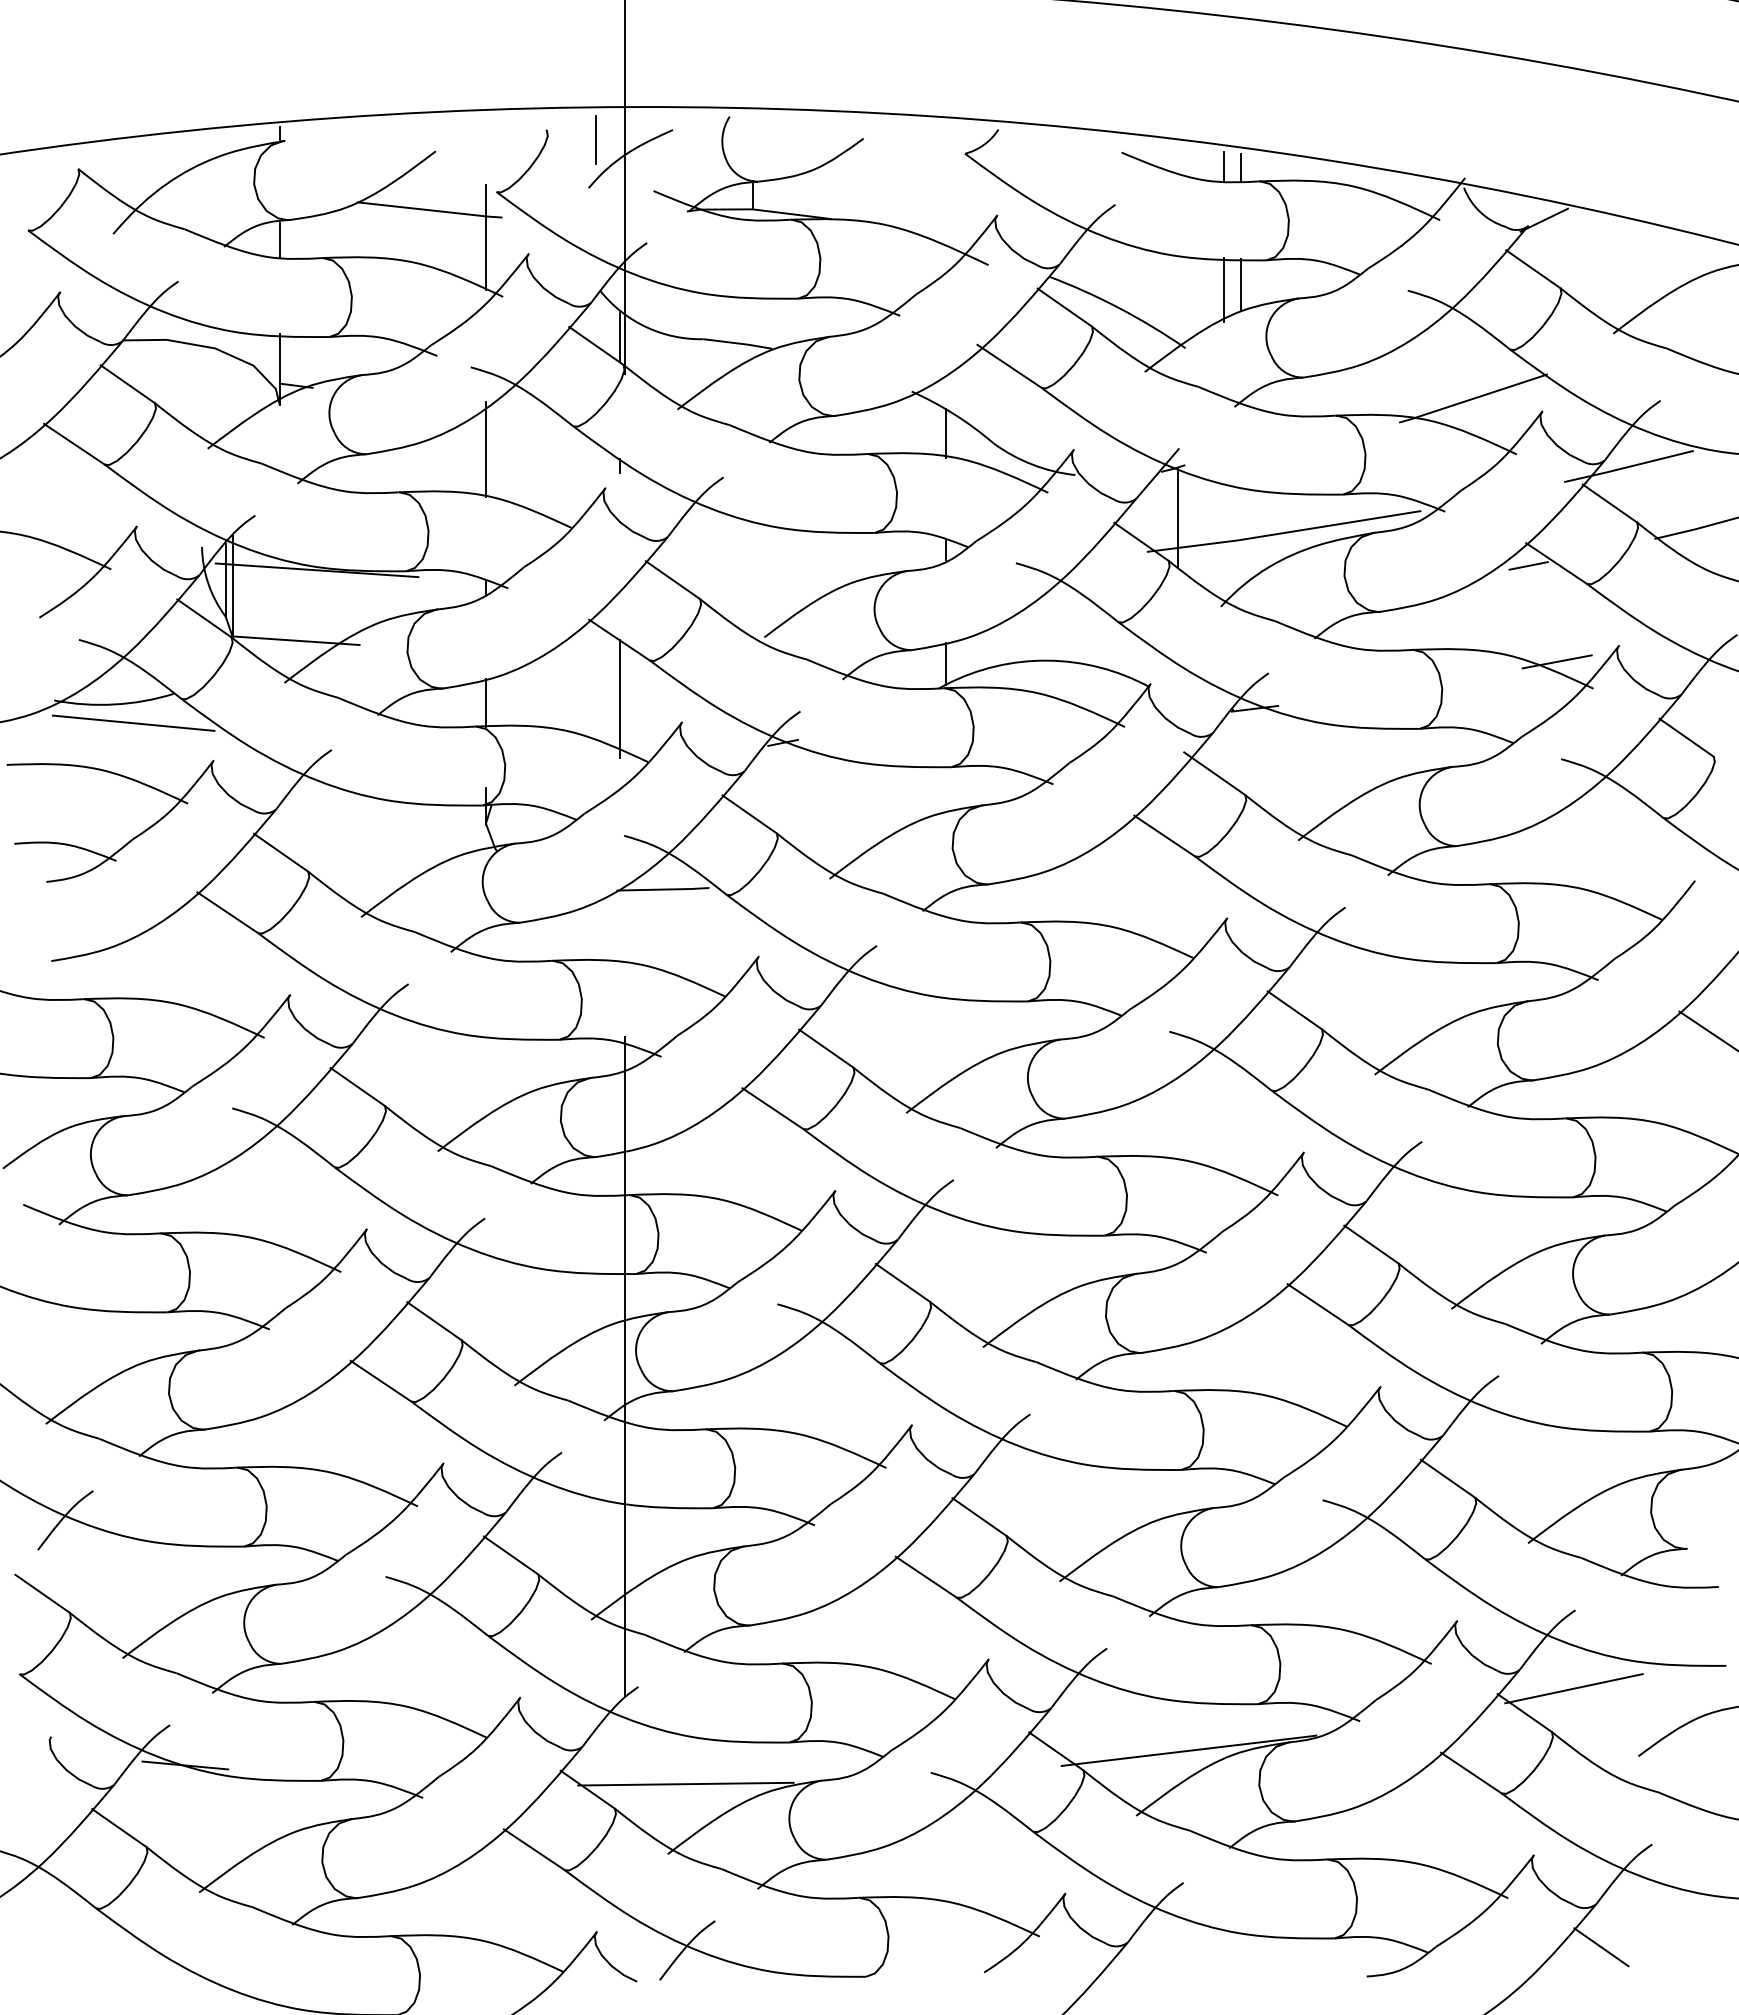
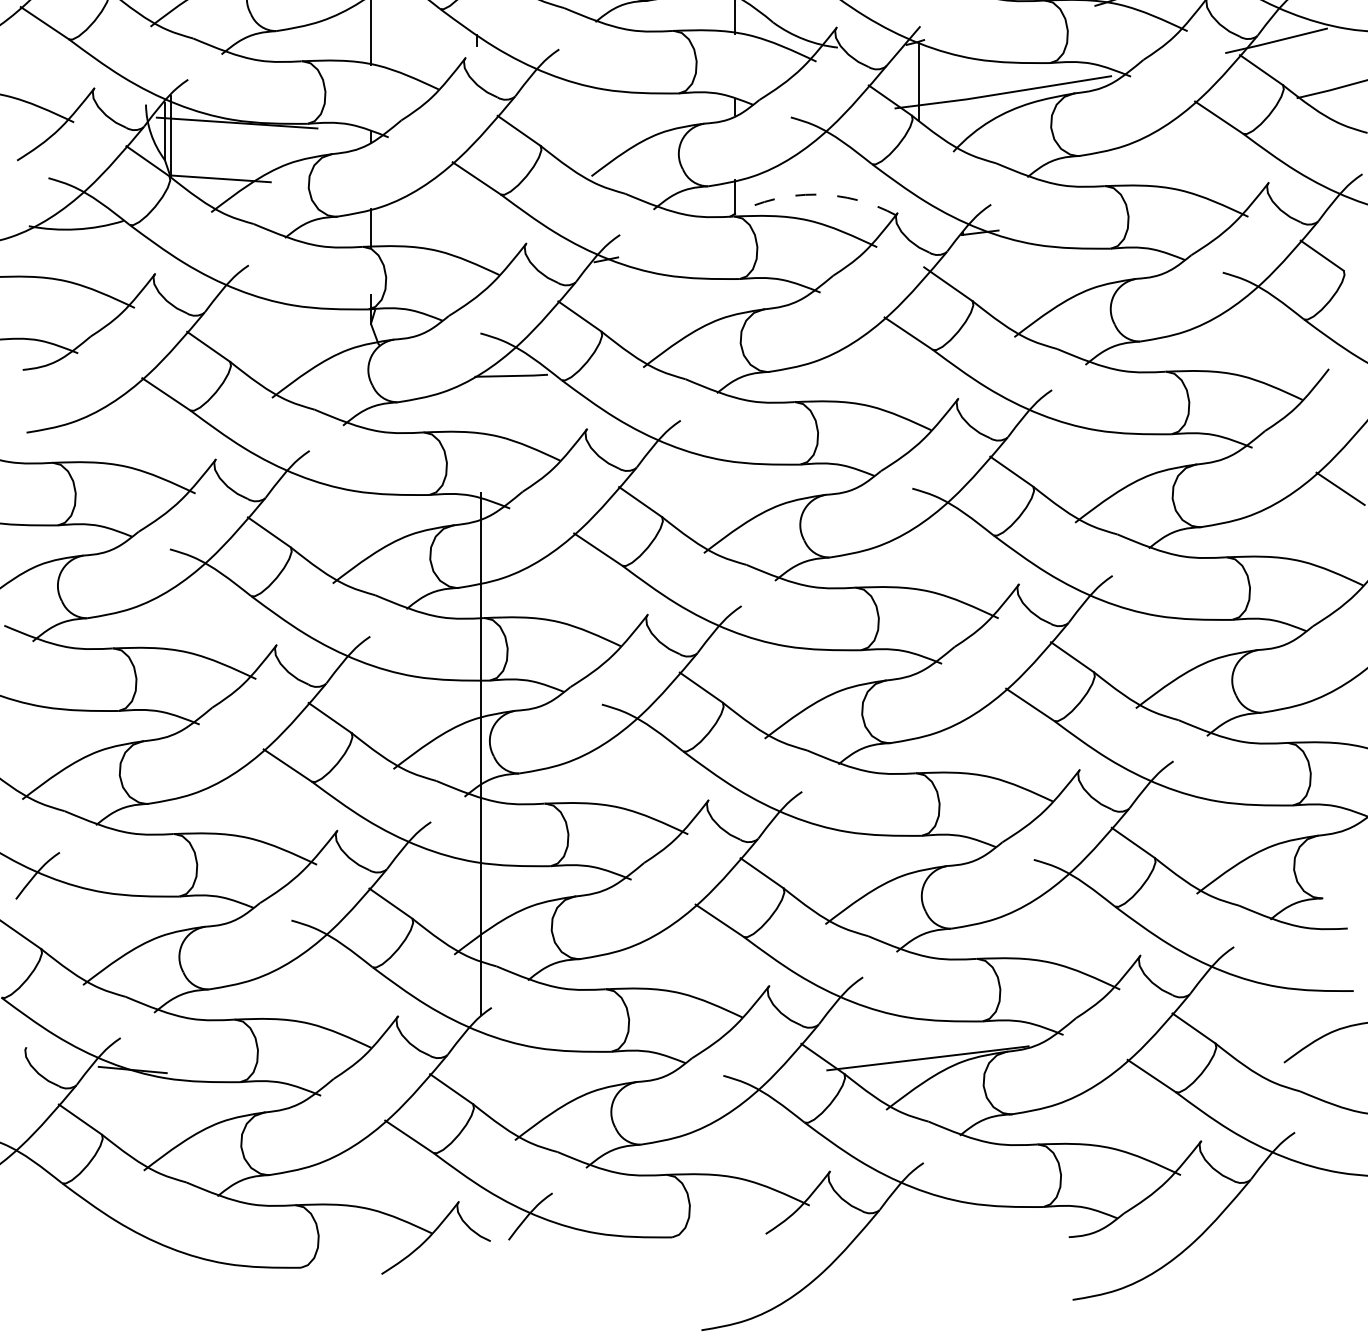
line: (1528, 565) -> (1196, 119), removed
arc: (1047, 660) -> (815, 194), solid -> dashed
line: (1556, 661) -> (1219, 195), removed
line: (619, 699) -> (476, 225), removed
line: (133, 722) -> (91, 243), removed
line: (1573, 1688) -> (1232, 1009), removed
line: (685, 1783) -> (529, 1084), removed
line: (1601, 1947) -> (1254, 1214), removed

